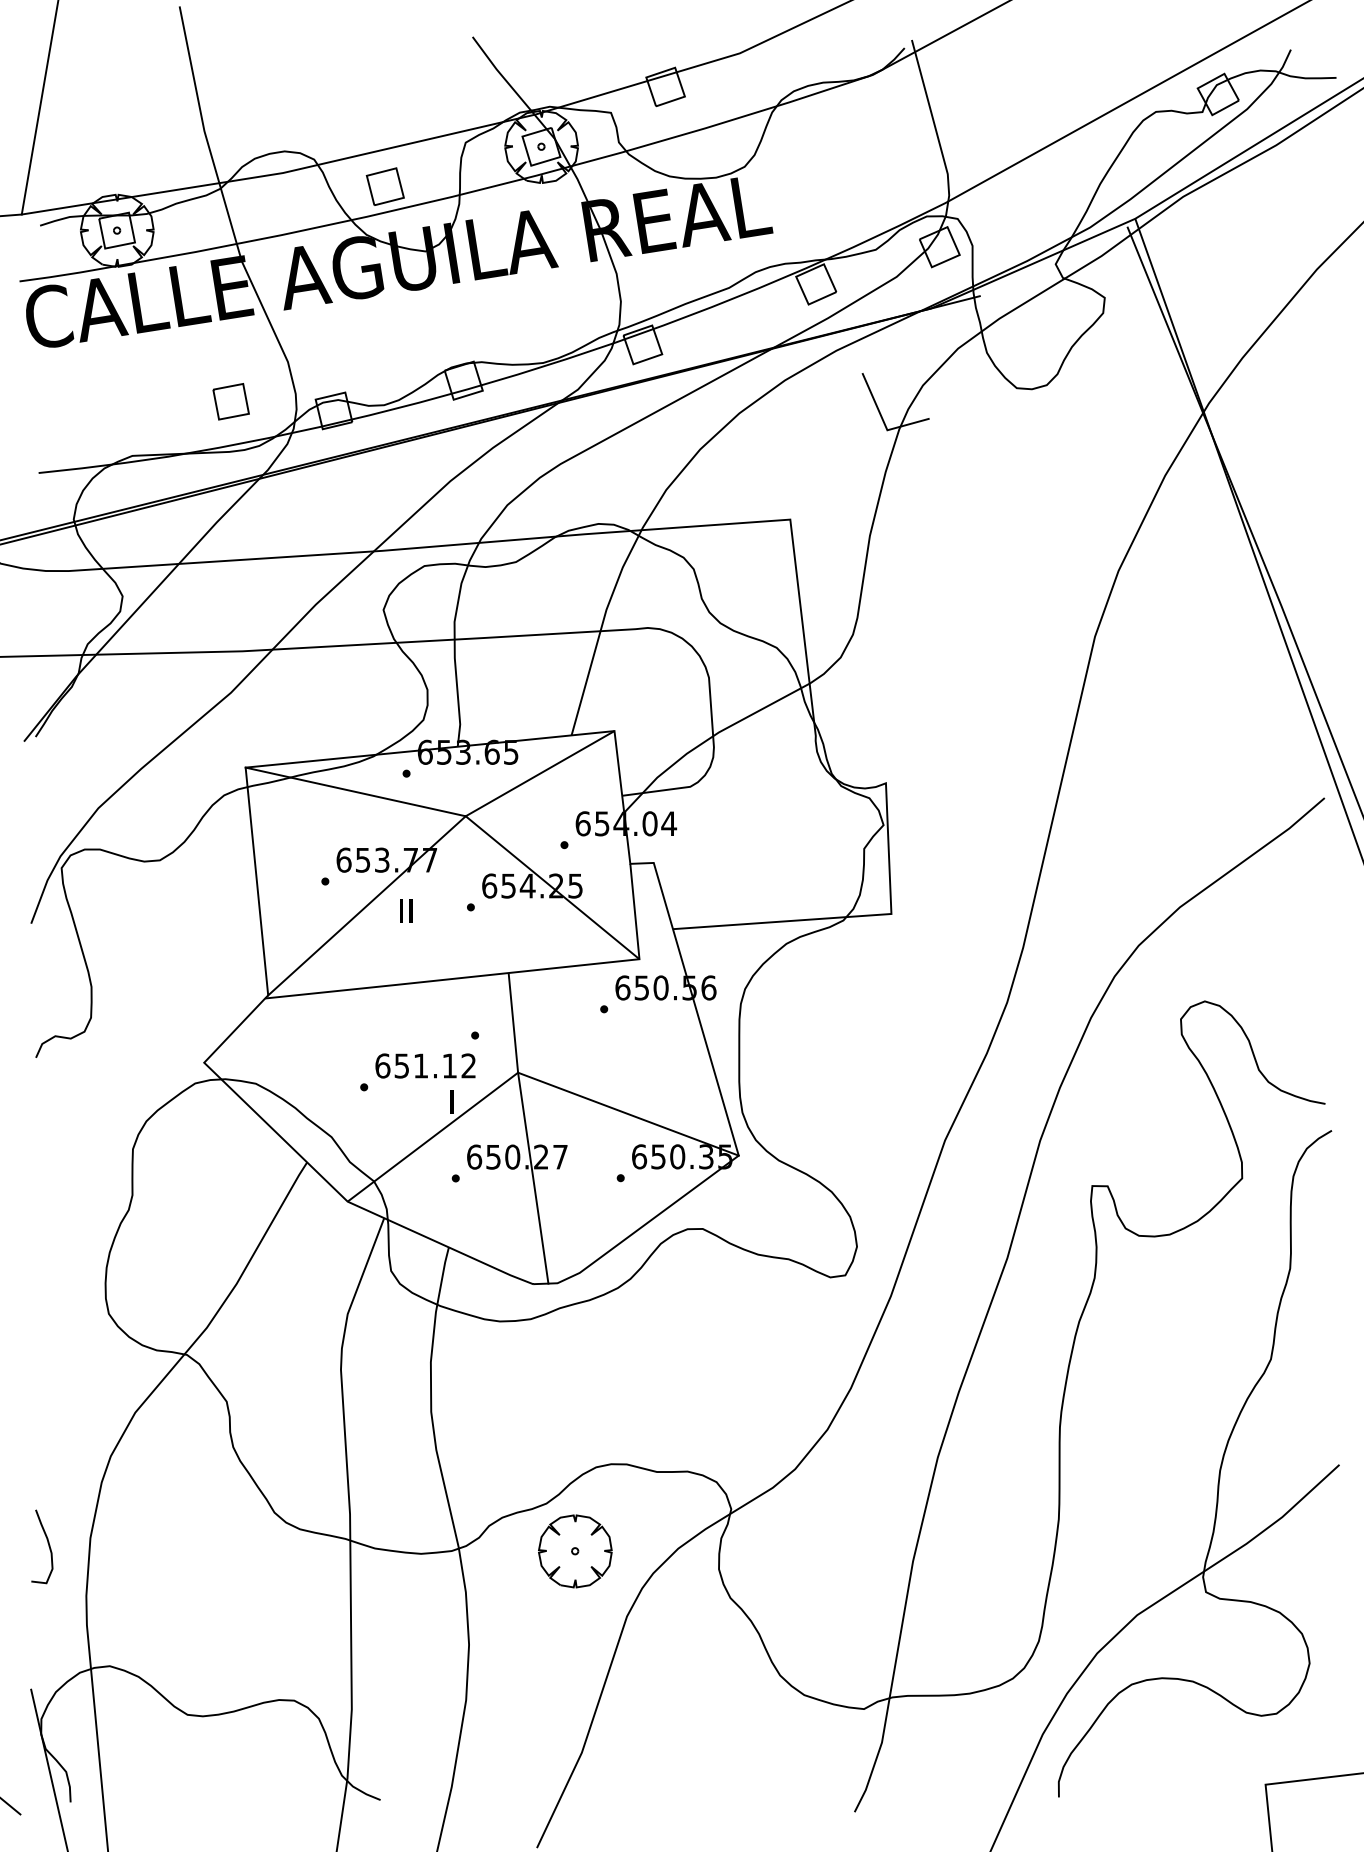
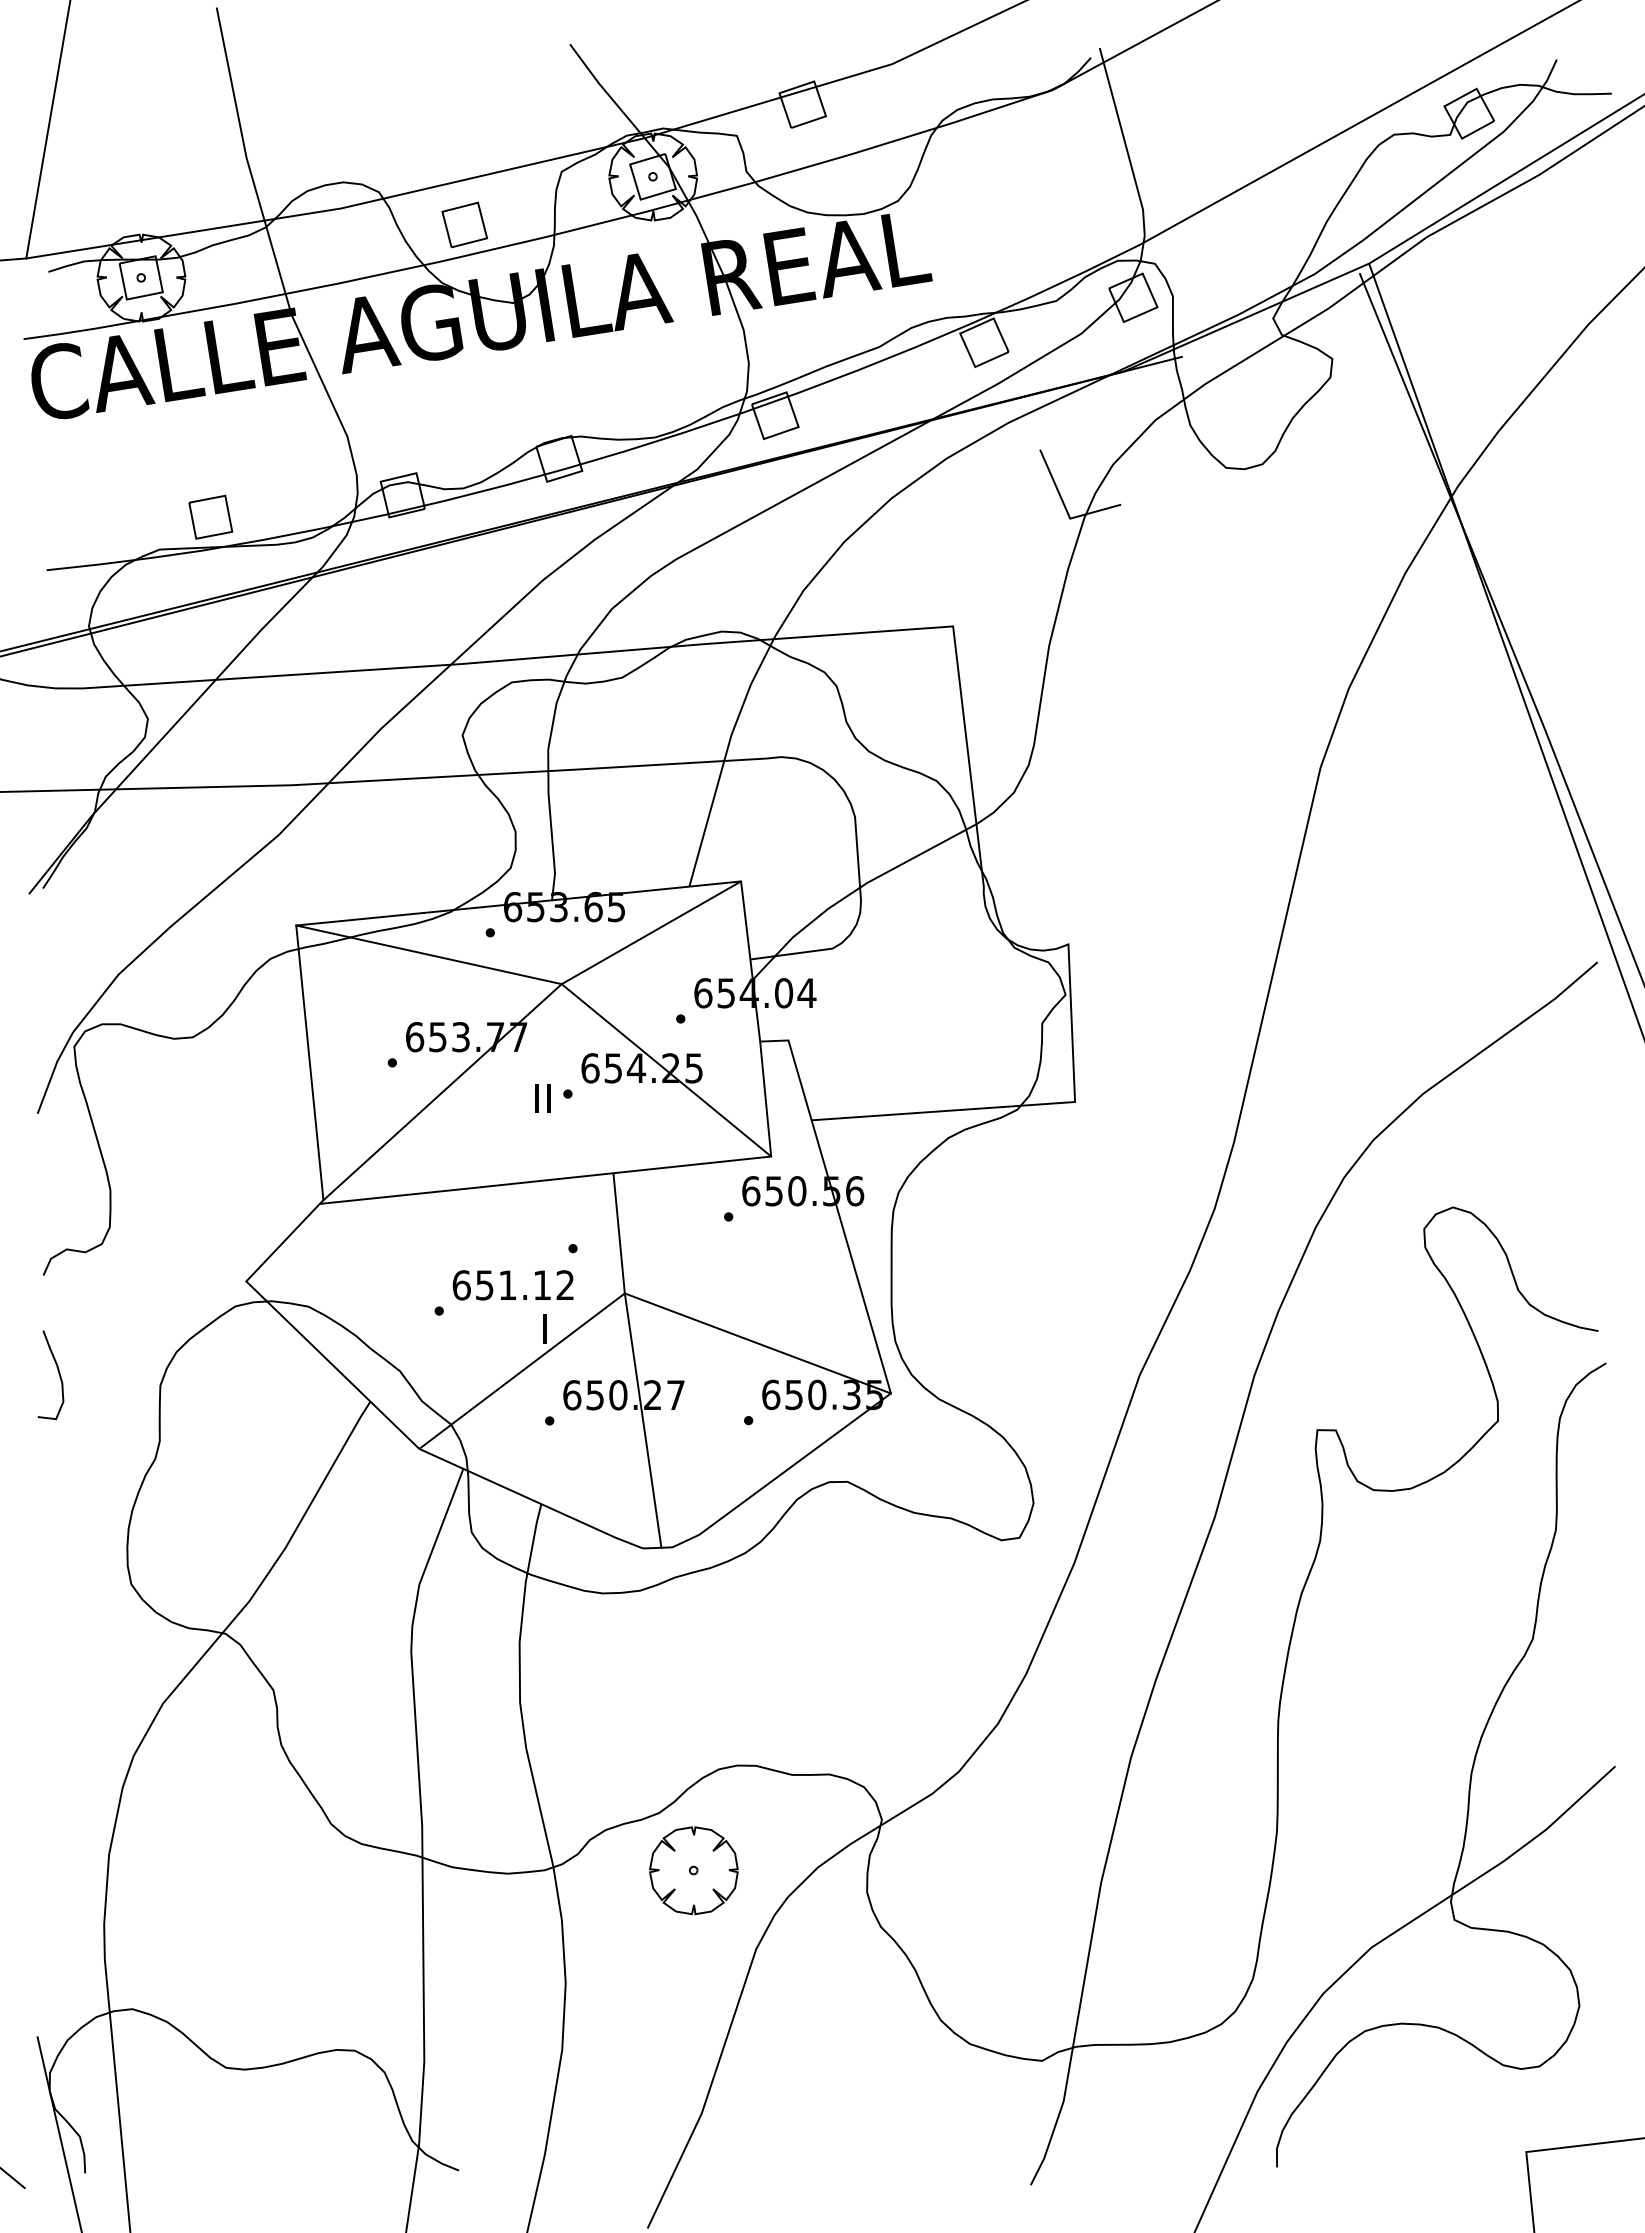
part: (230, 401) -> (210, 516), moved
text: (405, 911) -> (542, 1098), moved
curve: (48, 1546) -> (58, 1374), moved

